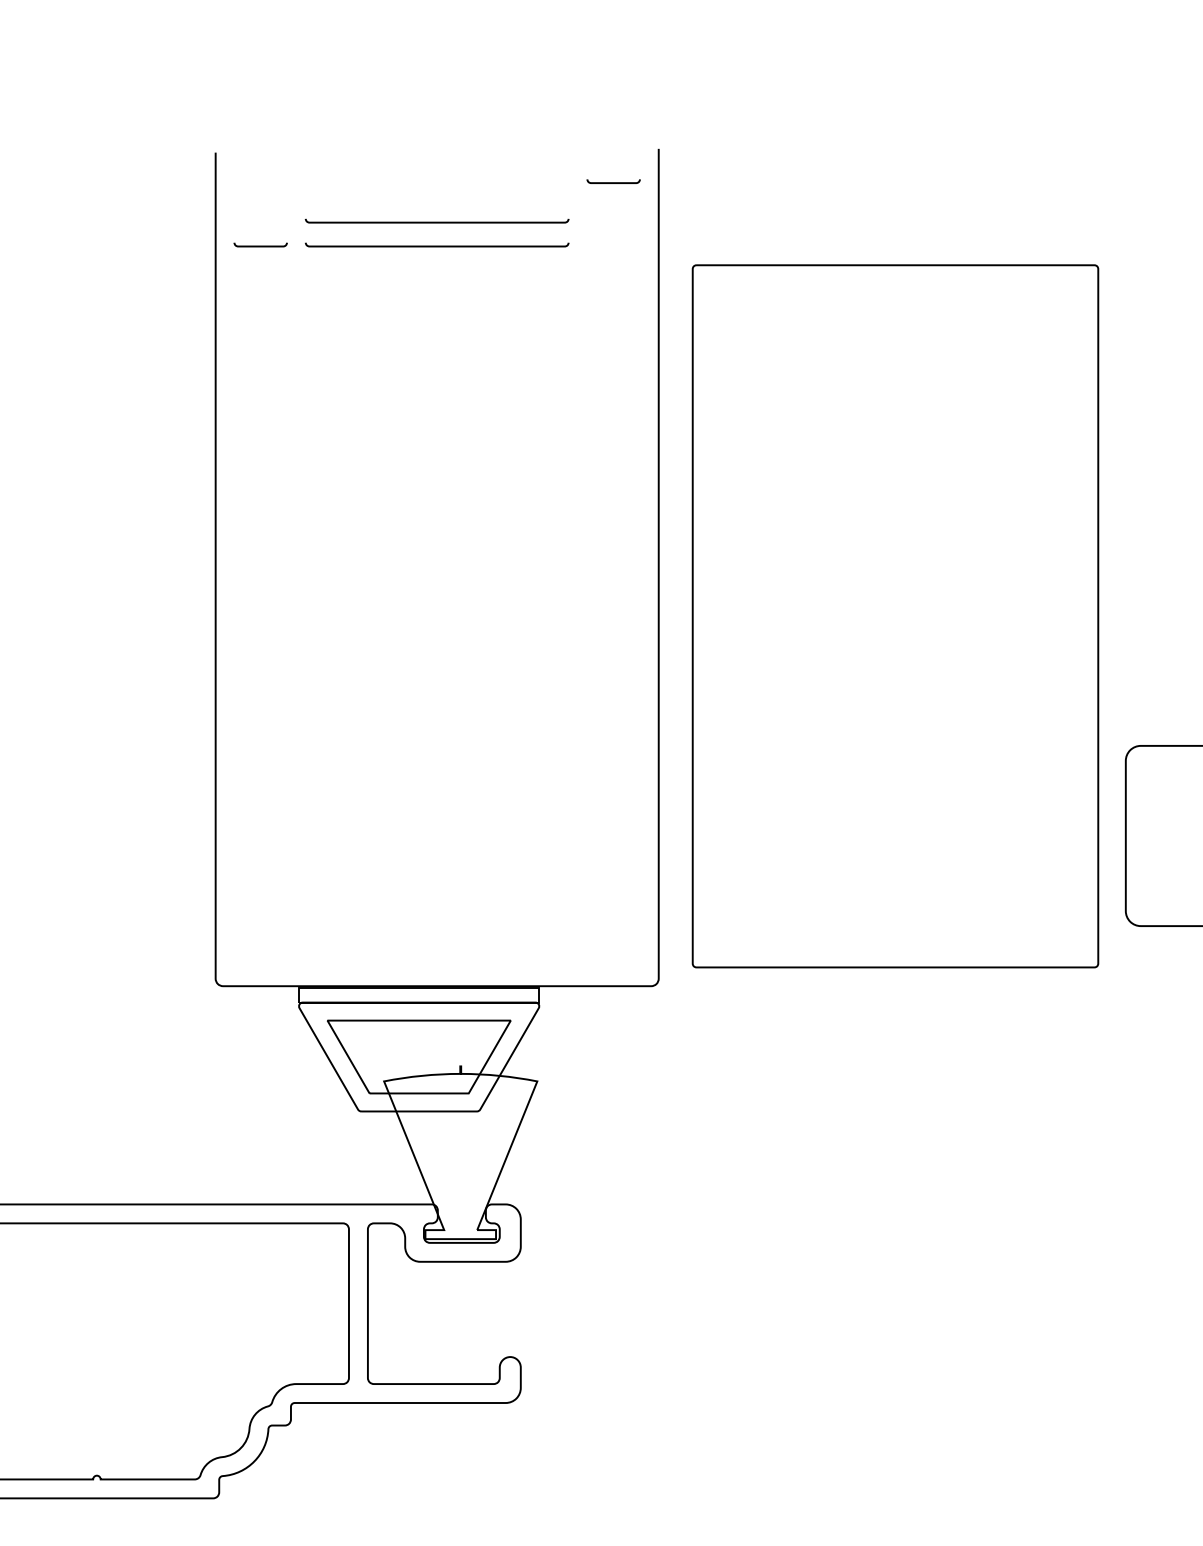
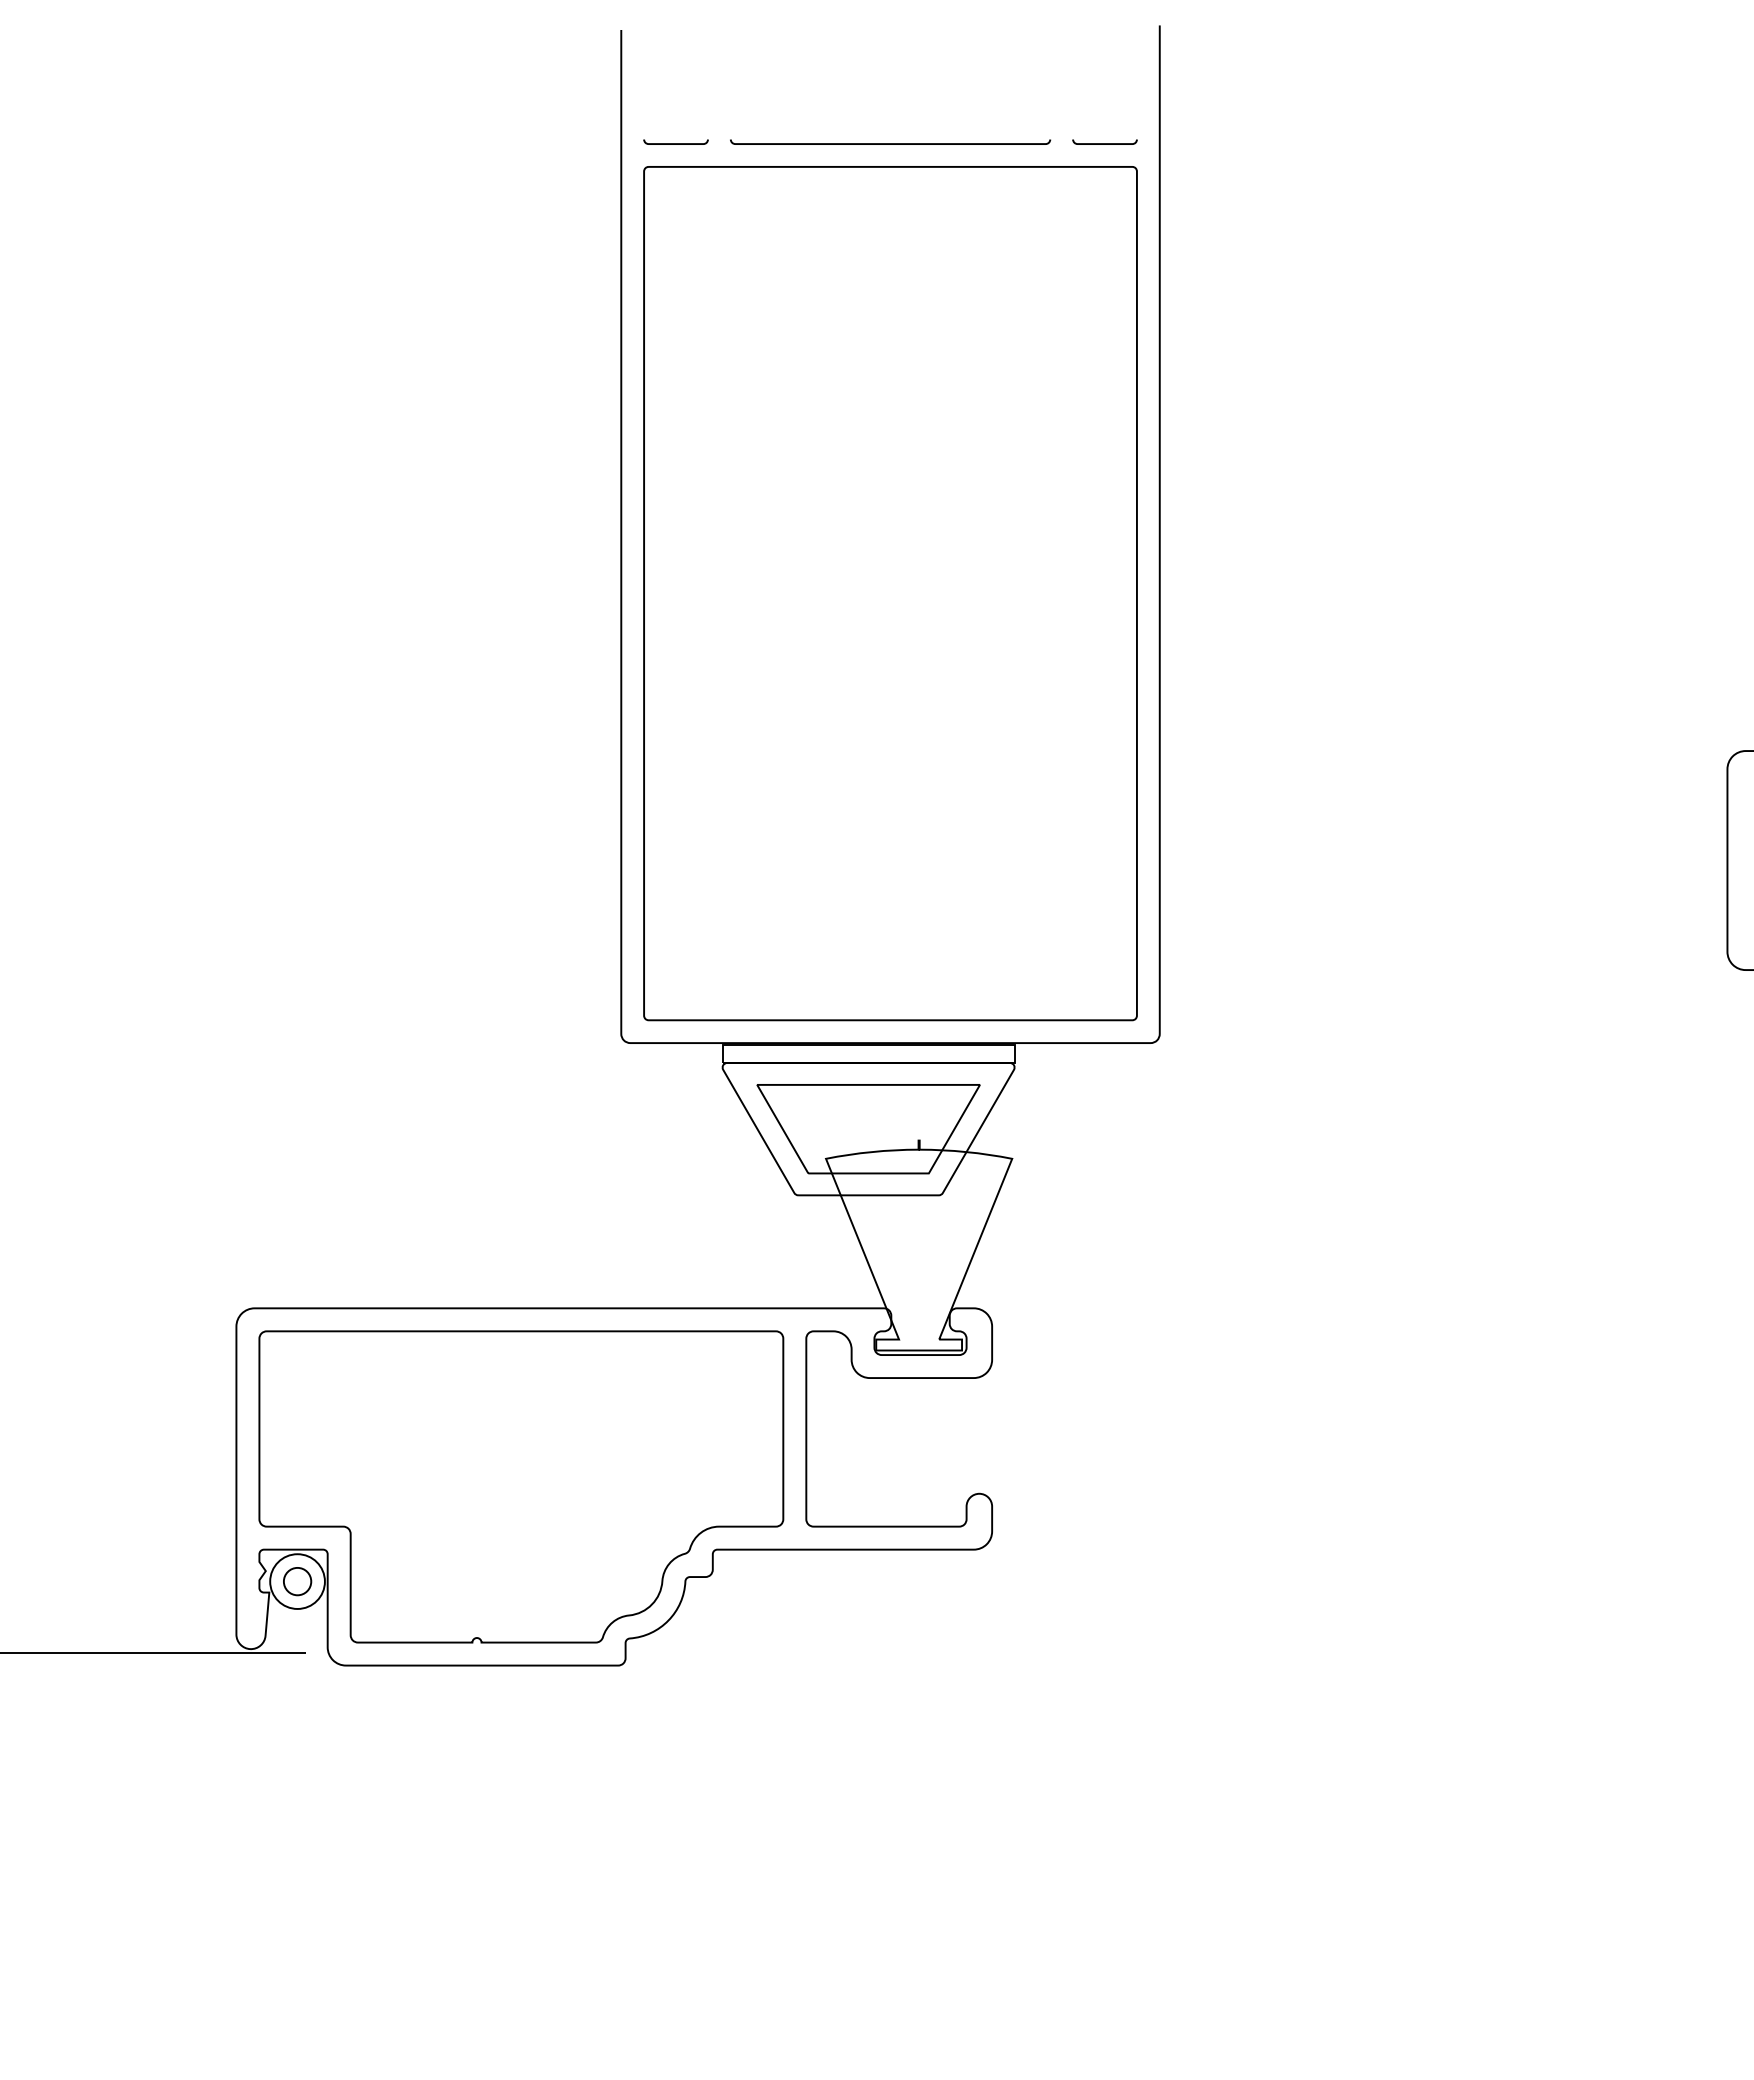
curve: (613, 182) -> (1104, 143), moved
curve: (437, 222) -> (890, 114), removed
part: (895, 616) -> (890, 593), moved

